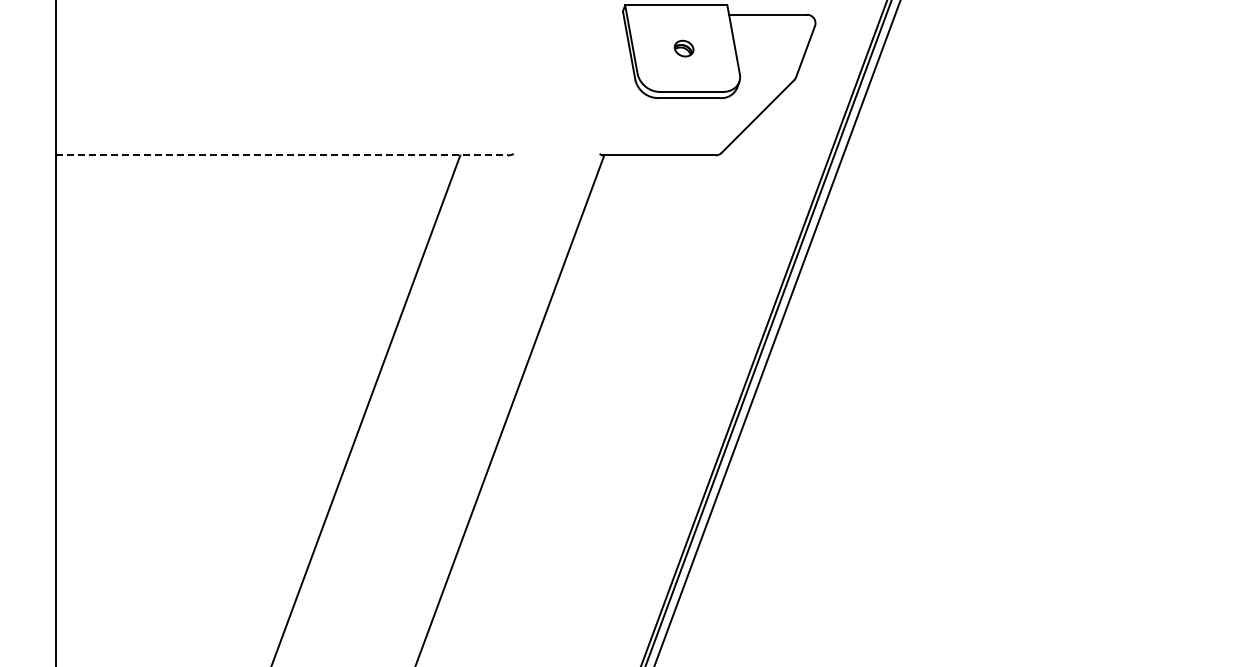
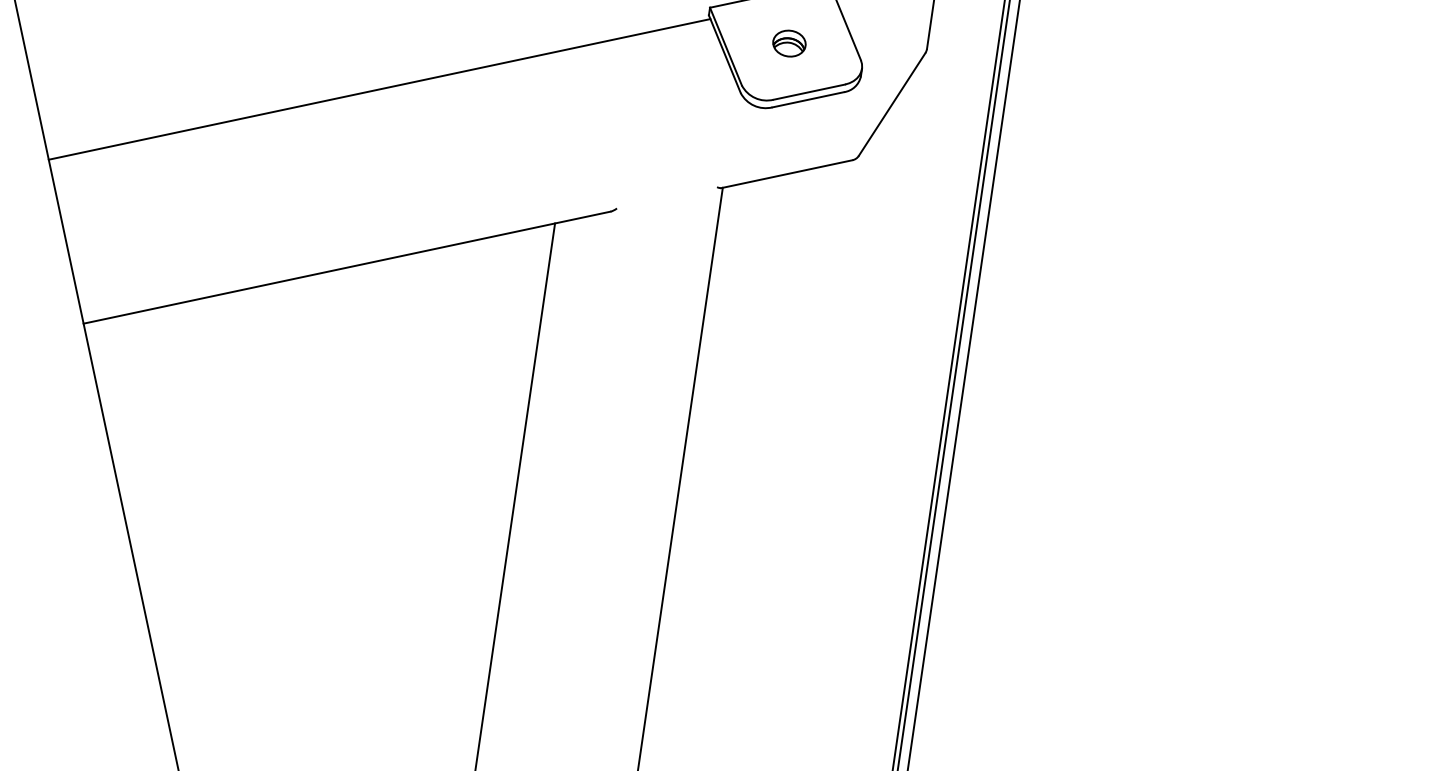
line: (339, 14) -> (379, 89), added
part: (683, 48) -> (788, 43), size x1.43
line: (282, 155) -> (347, 267), dashed -> solid

